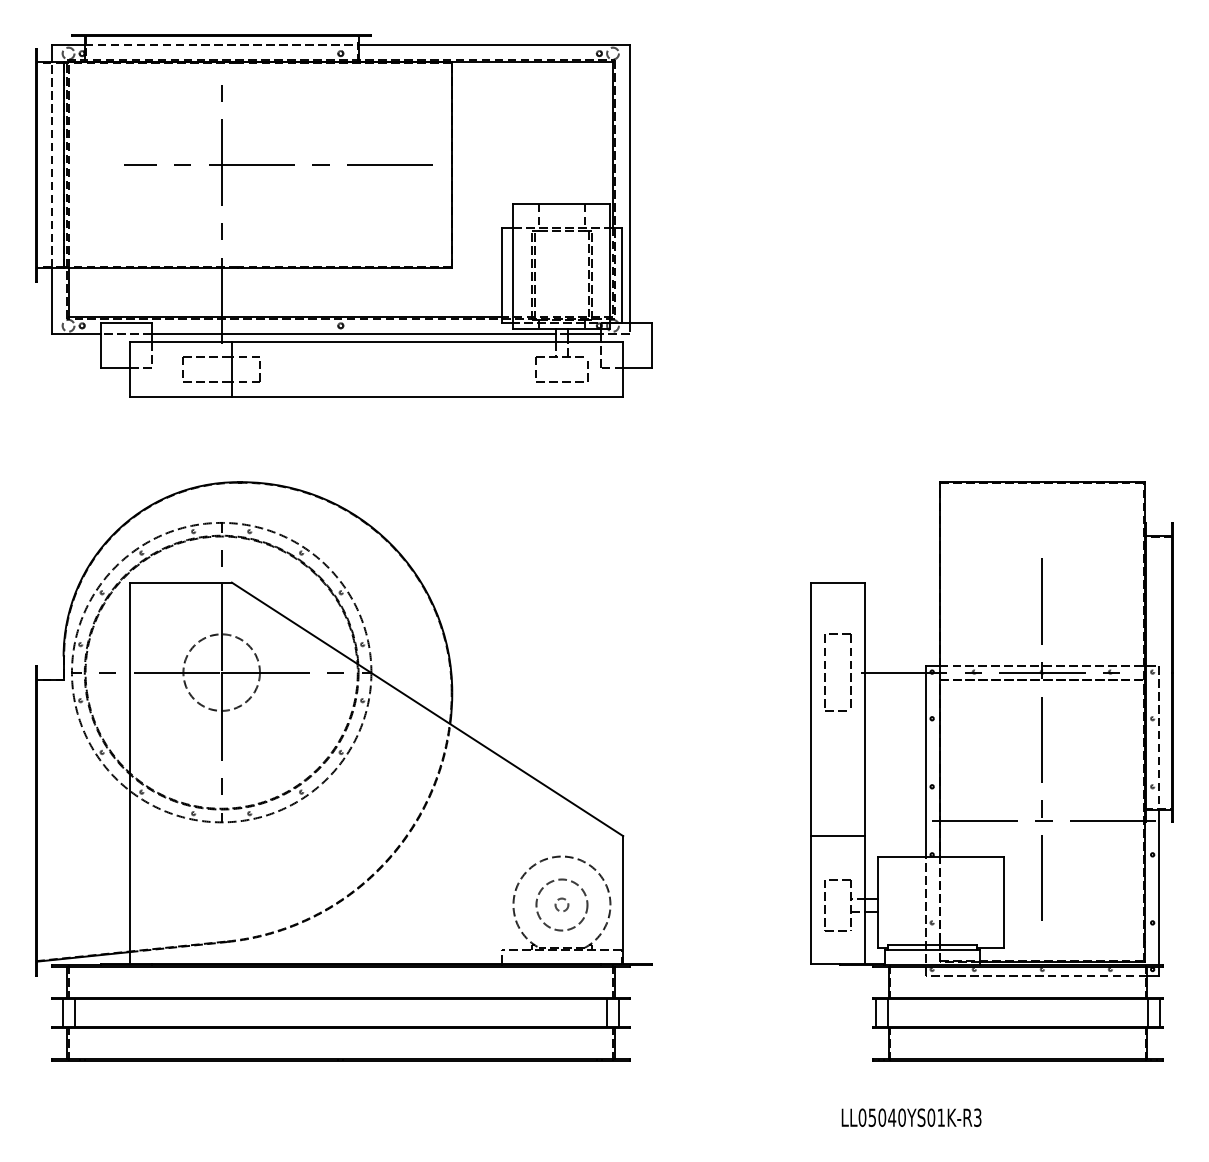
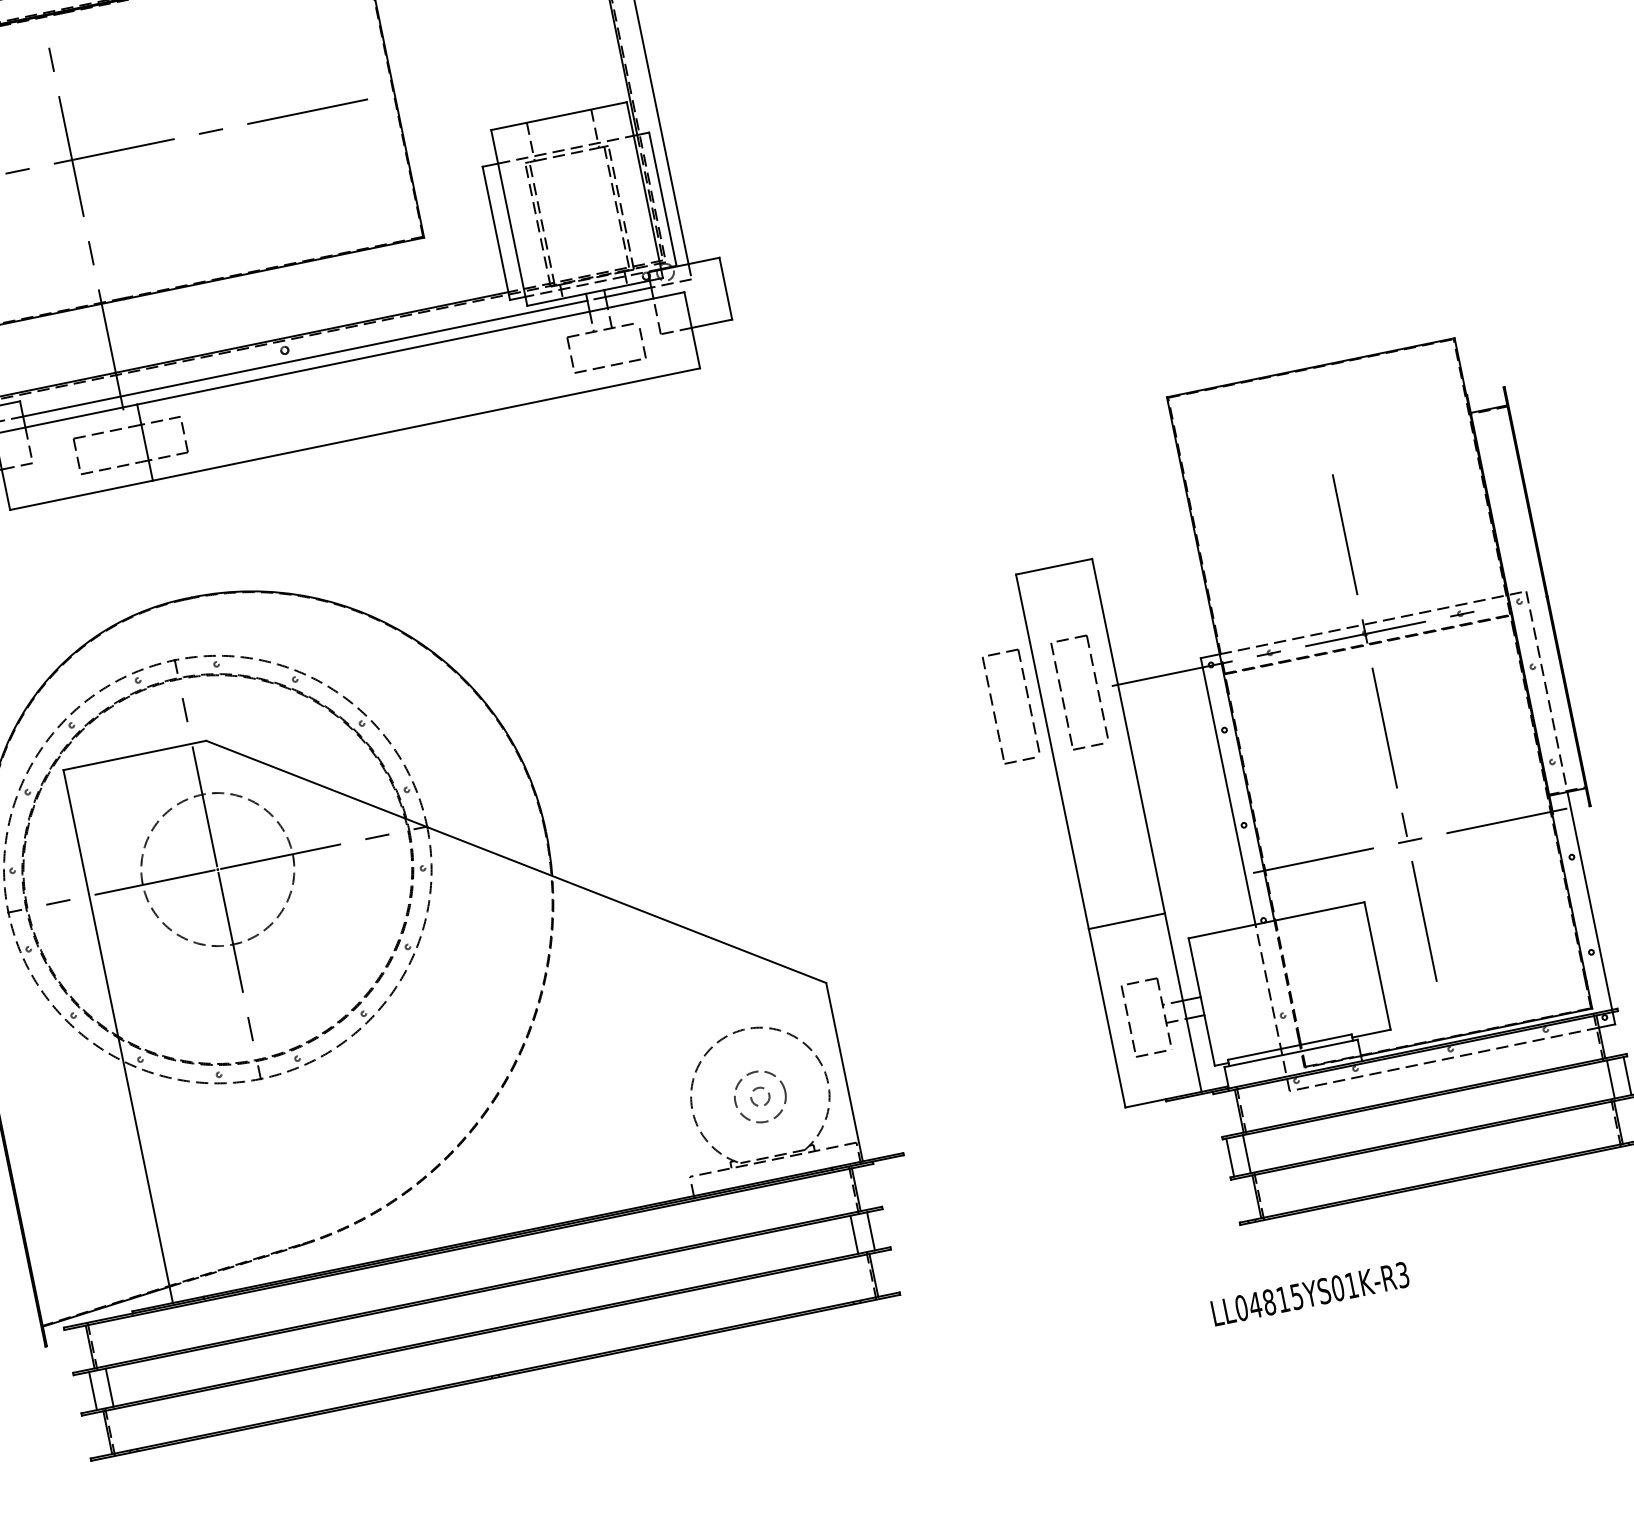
circle: (221, 672) -> (217, 869), size x1.4
part: (776, 673) -> (993, 711), added
circle: (561, 904) -> (759, 1096), size x0.7
text: (886, 1117) -> (1275, 1300), LL05040YS01K-R3 -> LL04815YS01K-R3

